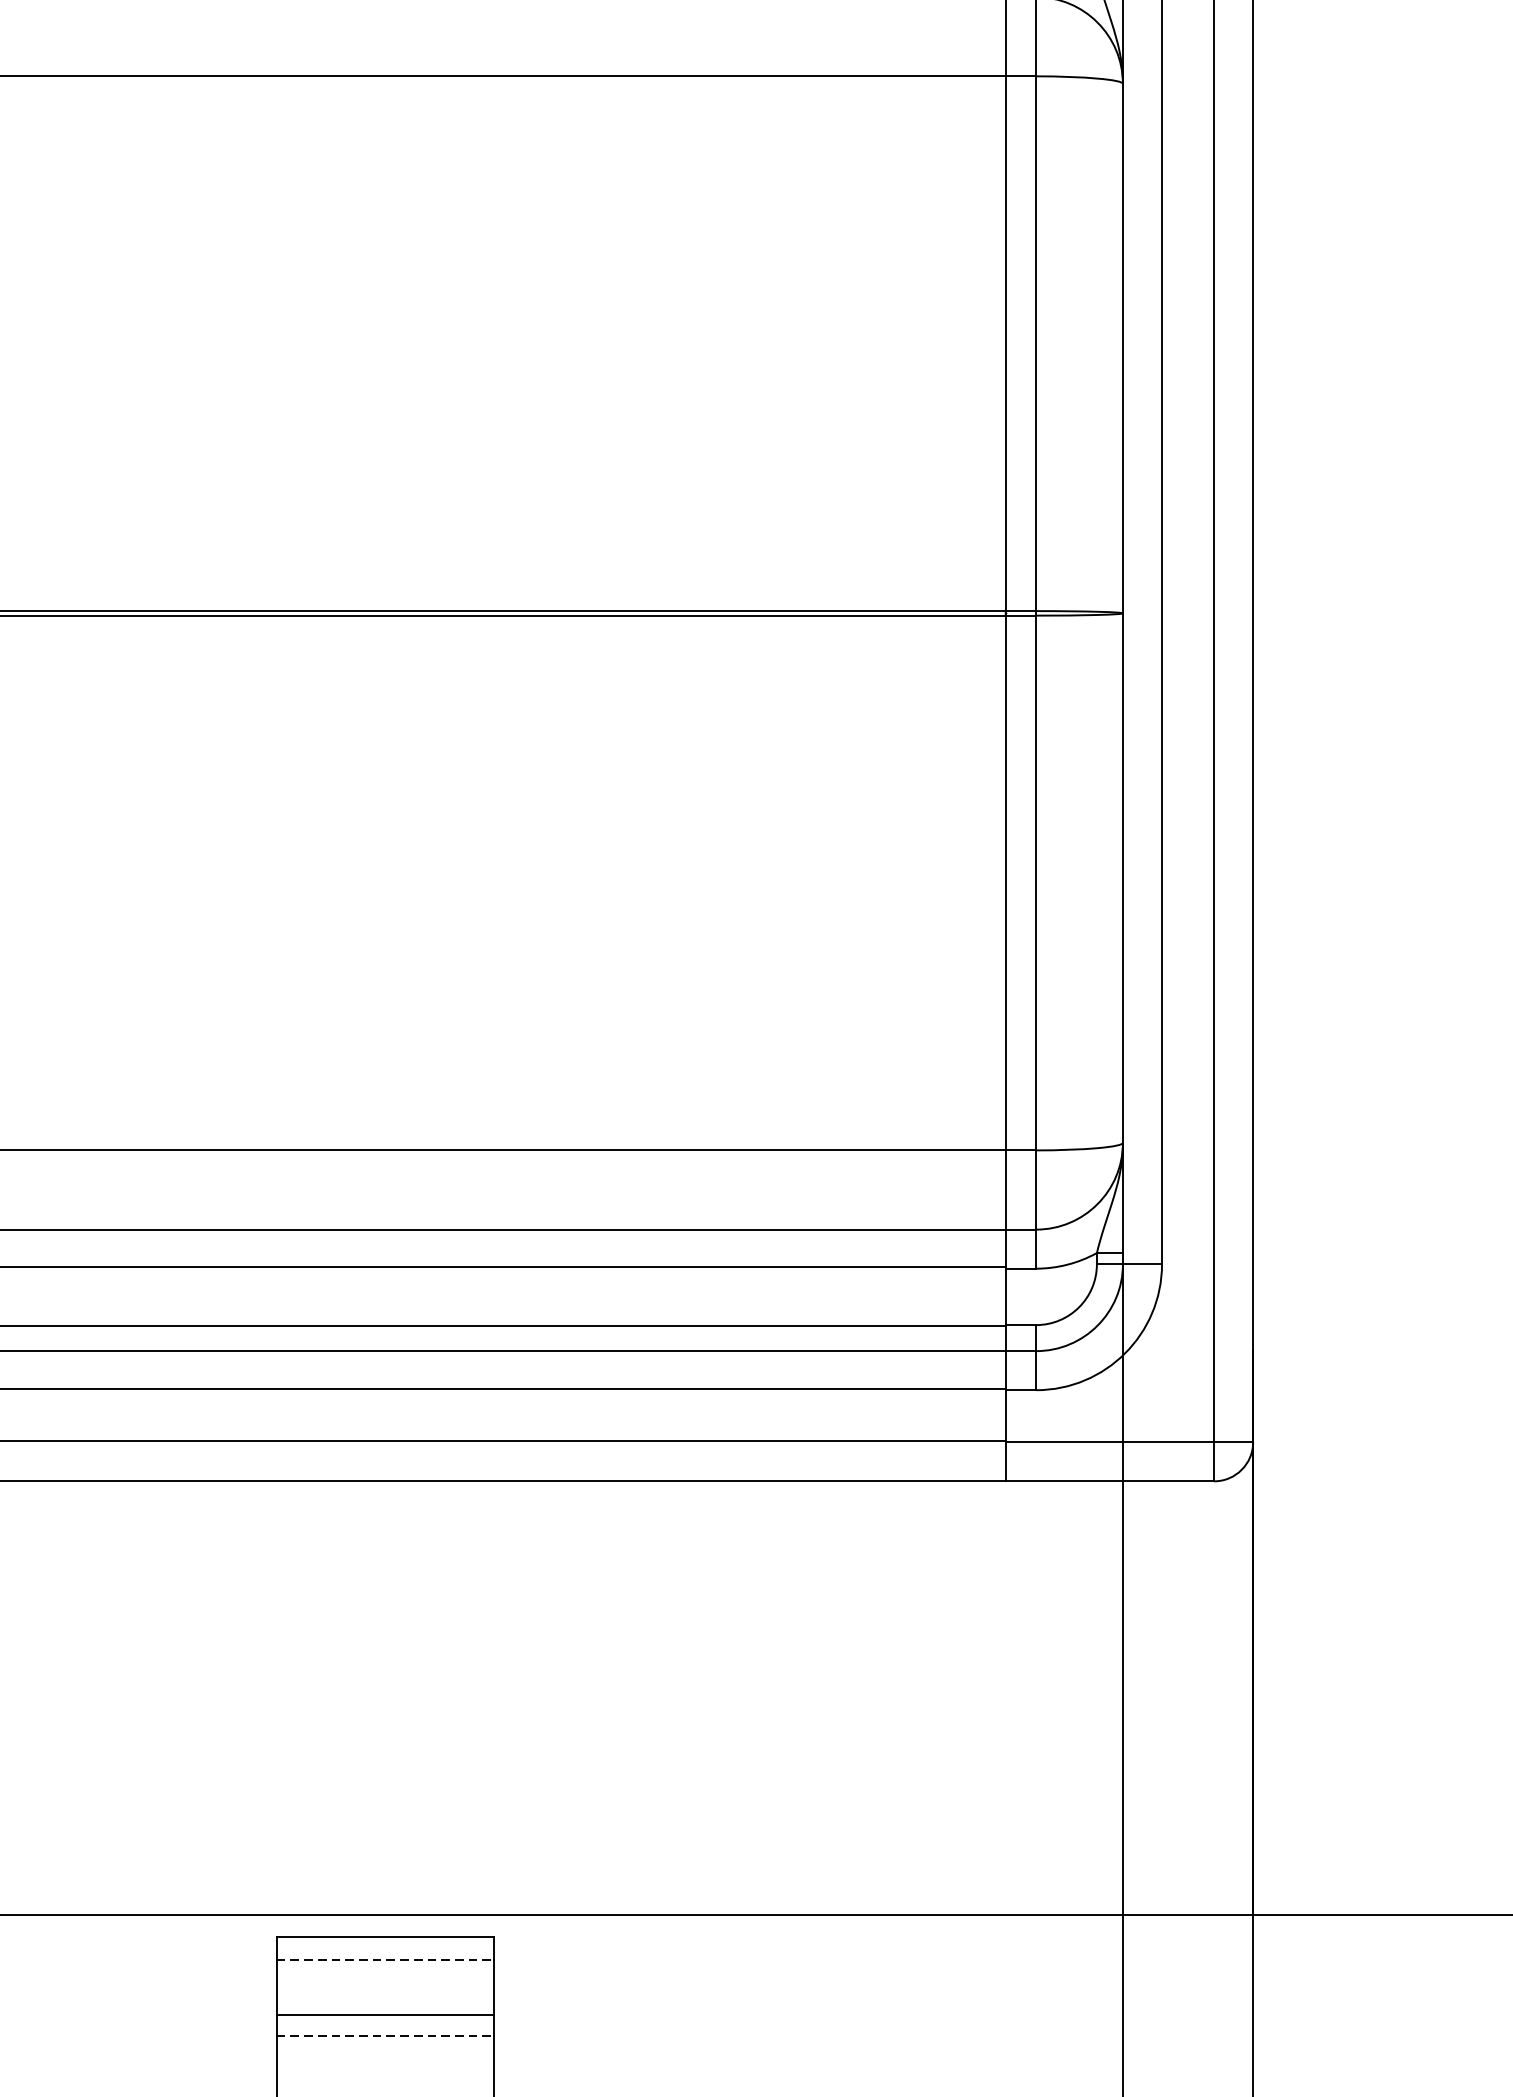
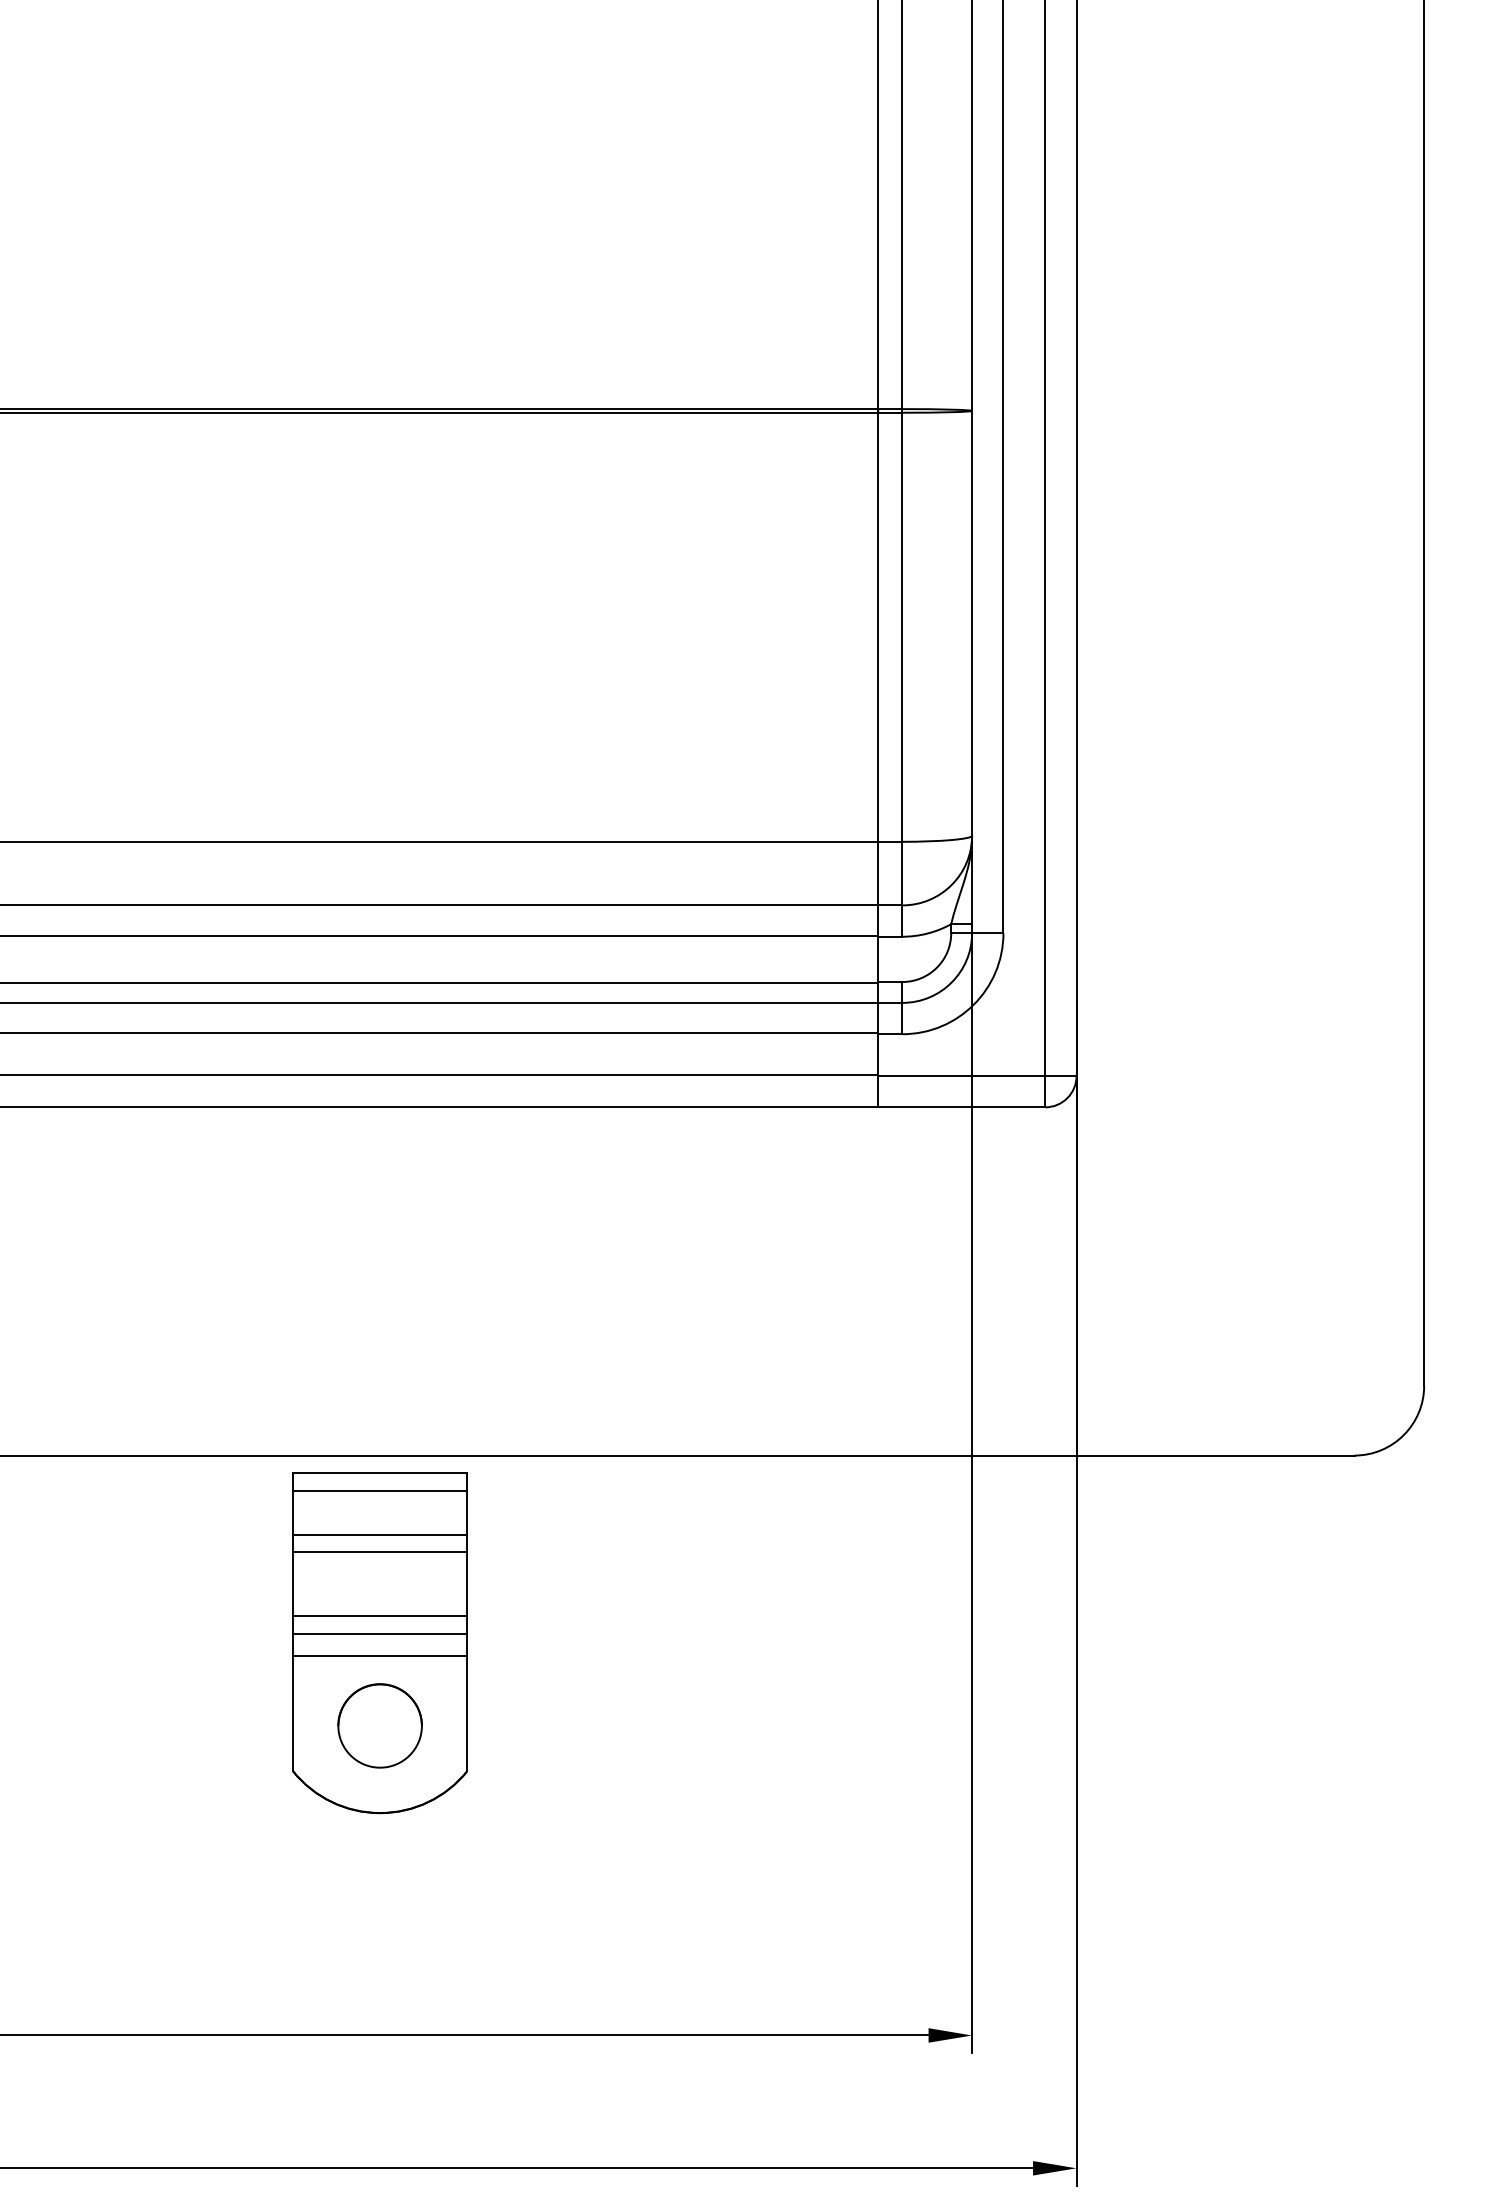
line: (385, 1960) -> (380, 1491), dashed -> solid
line: (385, 2036) -> (380, 1552), dashed -> solid

